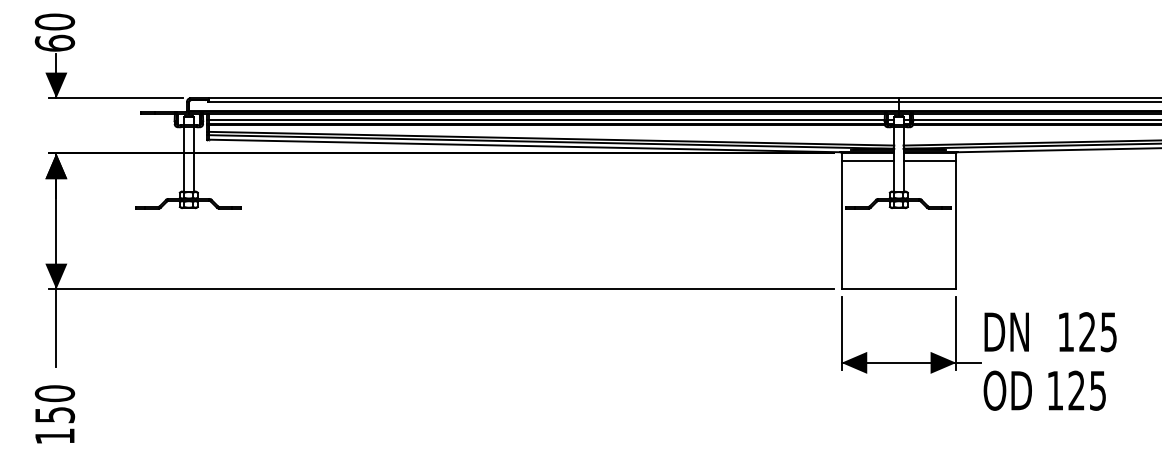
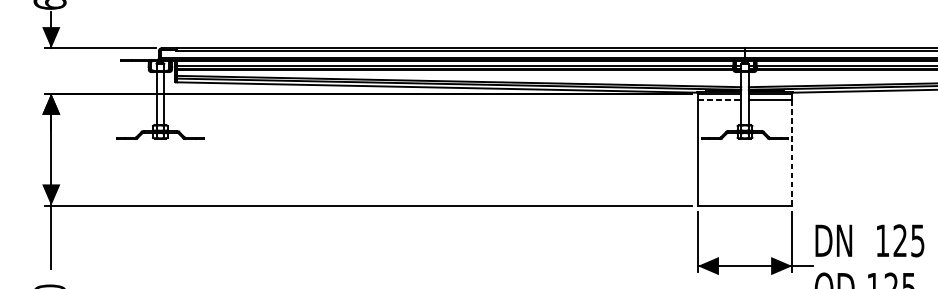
line: (868, 160) -> (719, 99), solid -> dashed
line: (956, 224) -> (792, 152), solid -> dashed

